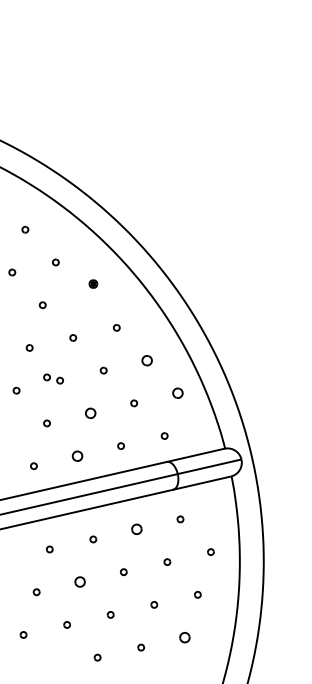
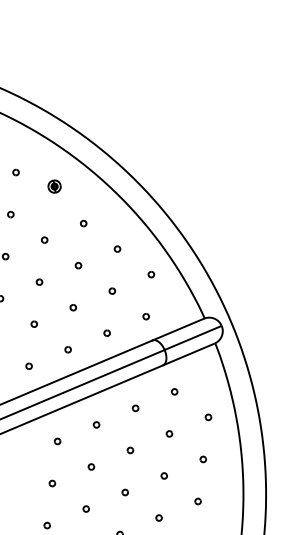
part: (93, 283) -> (54, 185), size x1.67
part: (147, 360) -> (117, 248), size x0.62
part: (46, 377) -> (26, 281), removed
part: (177, 393) -> (151, 274), size x0.62
part: (90, 413) -> (73, 307), size x0.62
part: (77, 455) -> (68, 349), size x0.62
part: (136, 529) -> (135, 408), size x0.62
part: (80, 582) -> (91, 467), size x0.62
part: (184, 637) -> (197, 501), size x0.62

